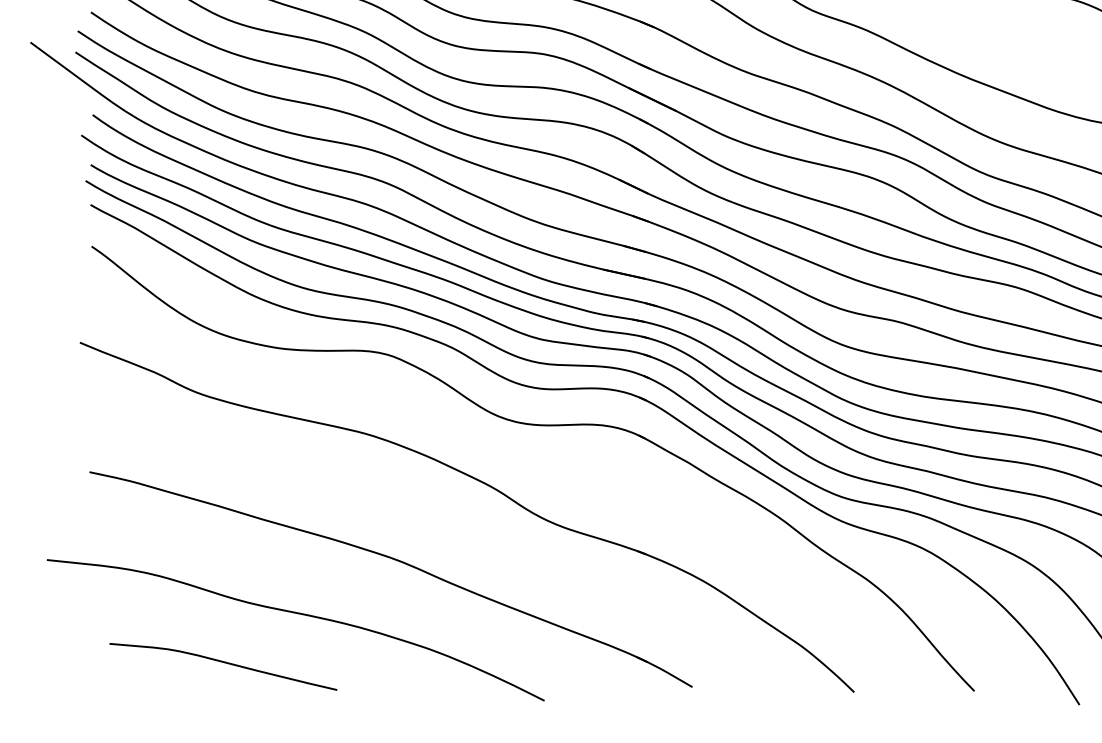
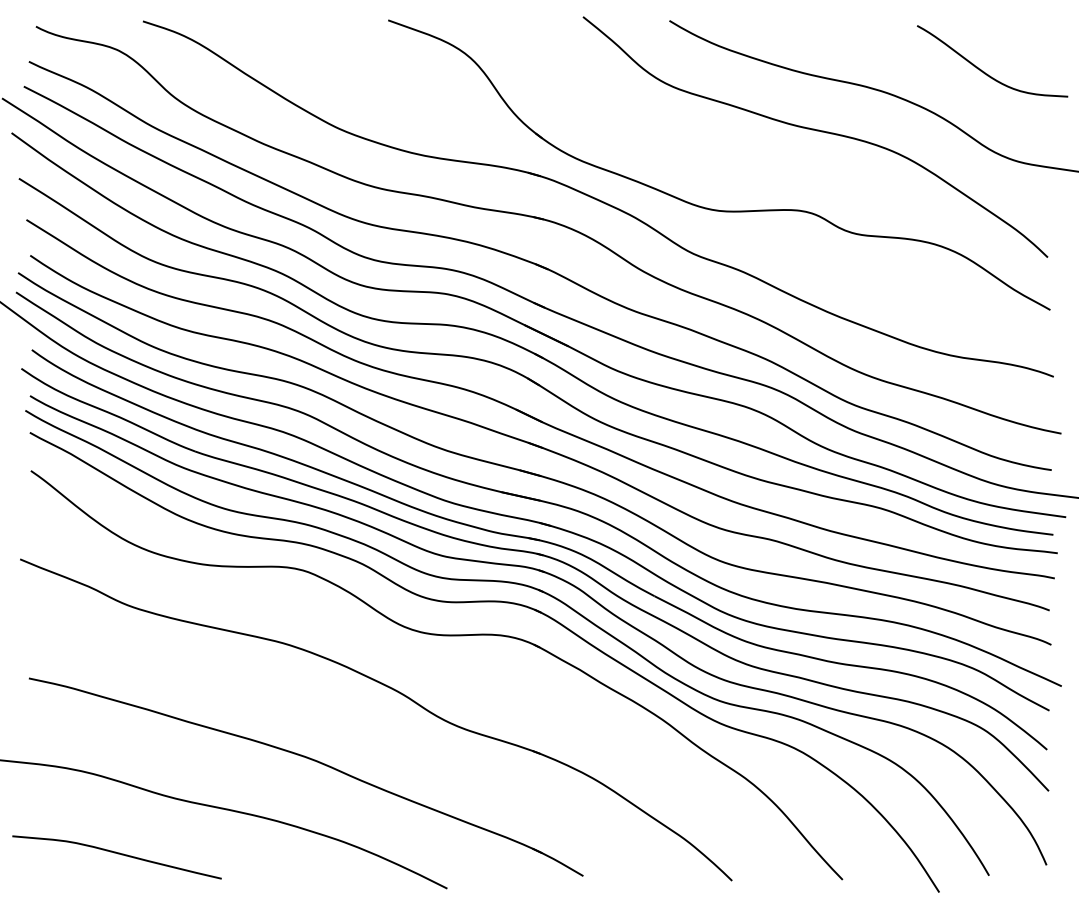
curve: (223, 663) -> (117, 854), moved

